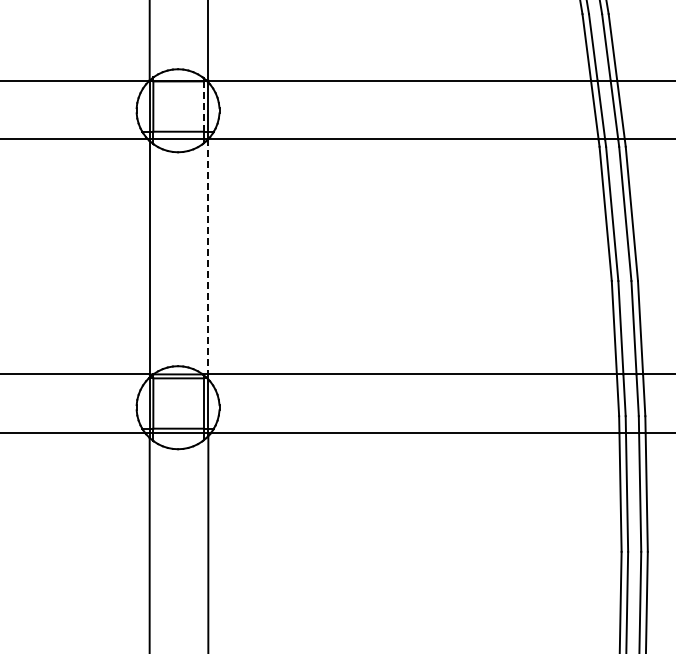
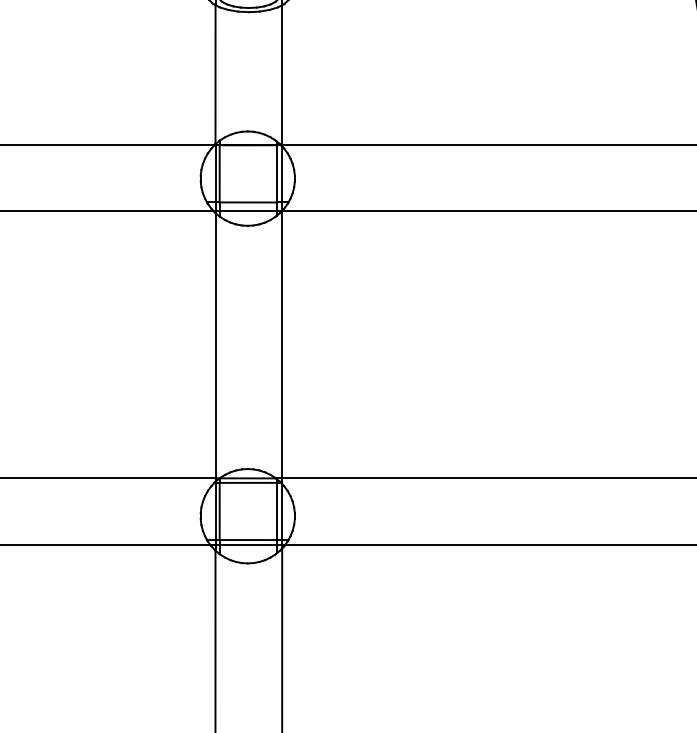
line: (203, 106) -> (276, 173), dashed -> solid
line: (208, 256) -> (282, 344), dashed -> solid

